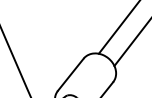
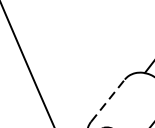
line: (70, 74) -> (107, 100), solid -> dashed

